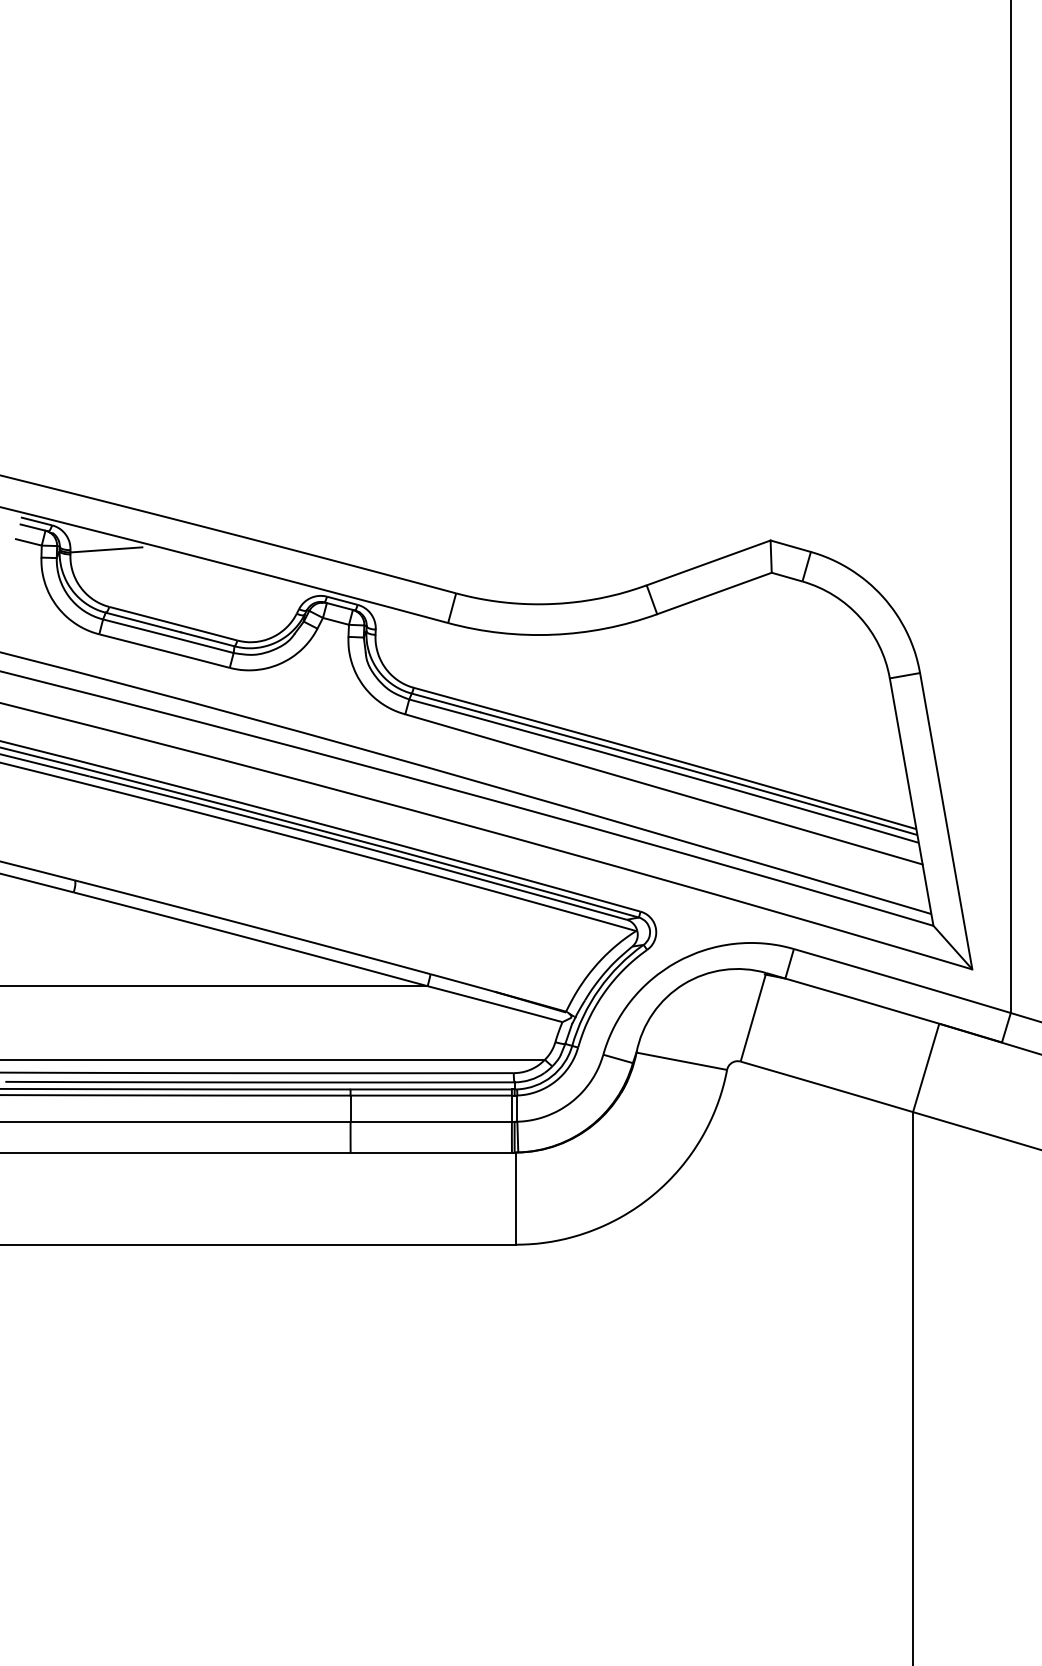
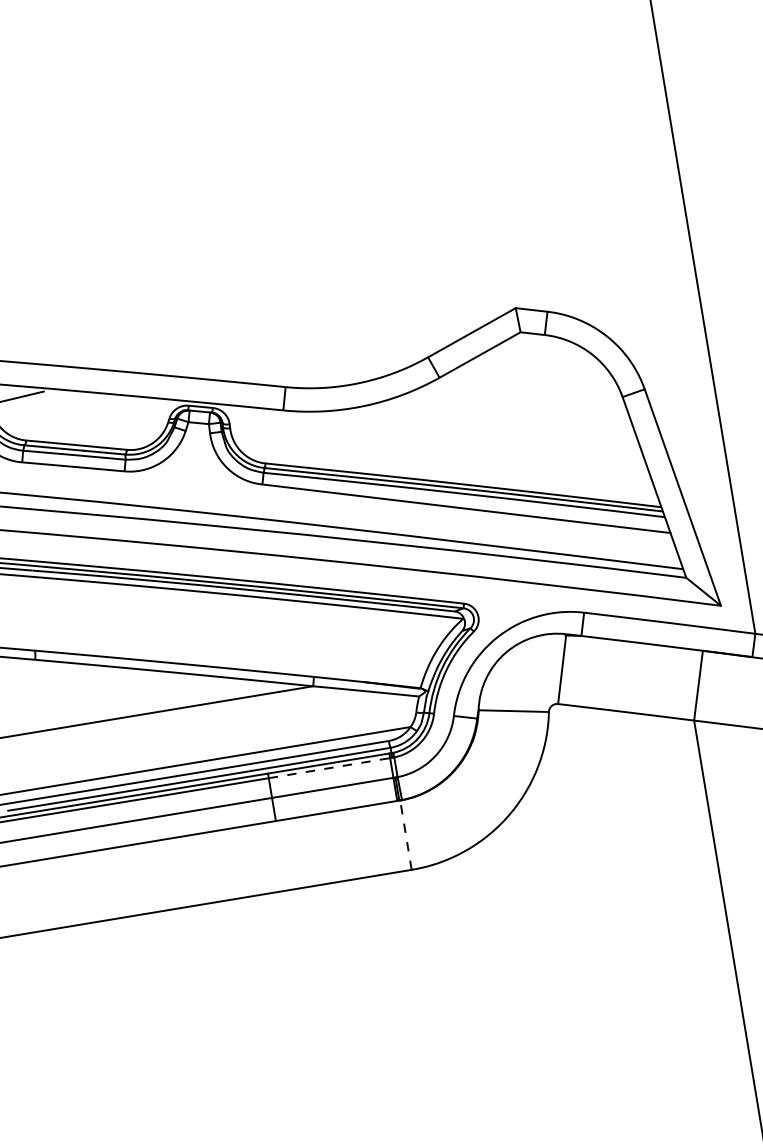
line: (431, 1095) -> (329, 768), solid -> dashed
line: (515, 1198) -> (405, 835), solid -> dashed

